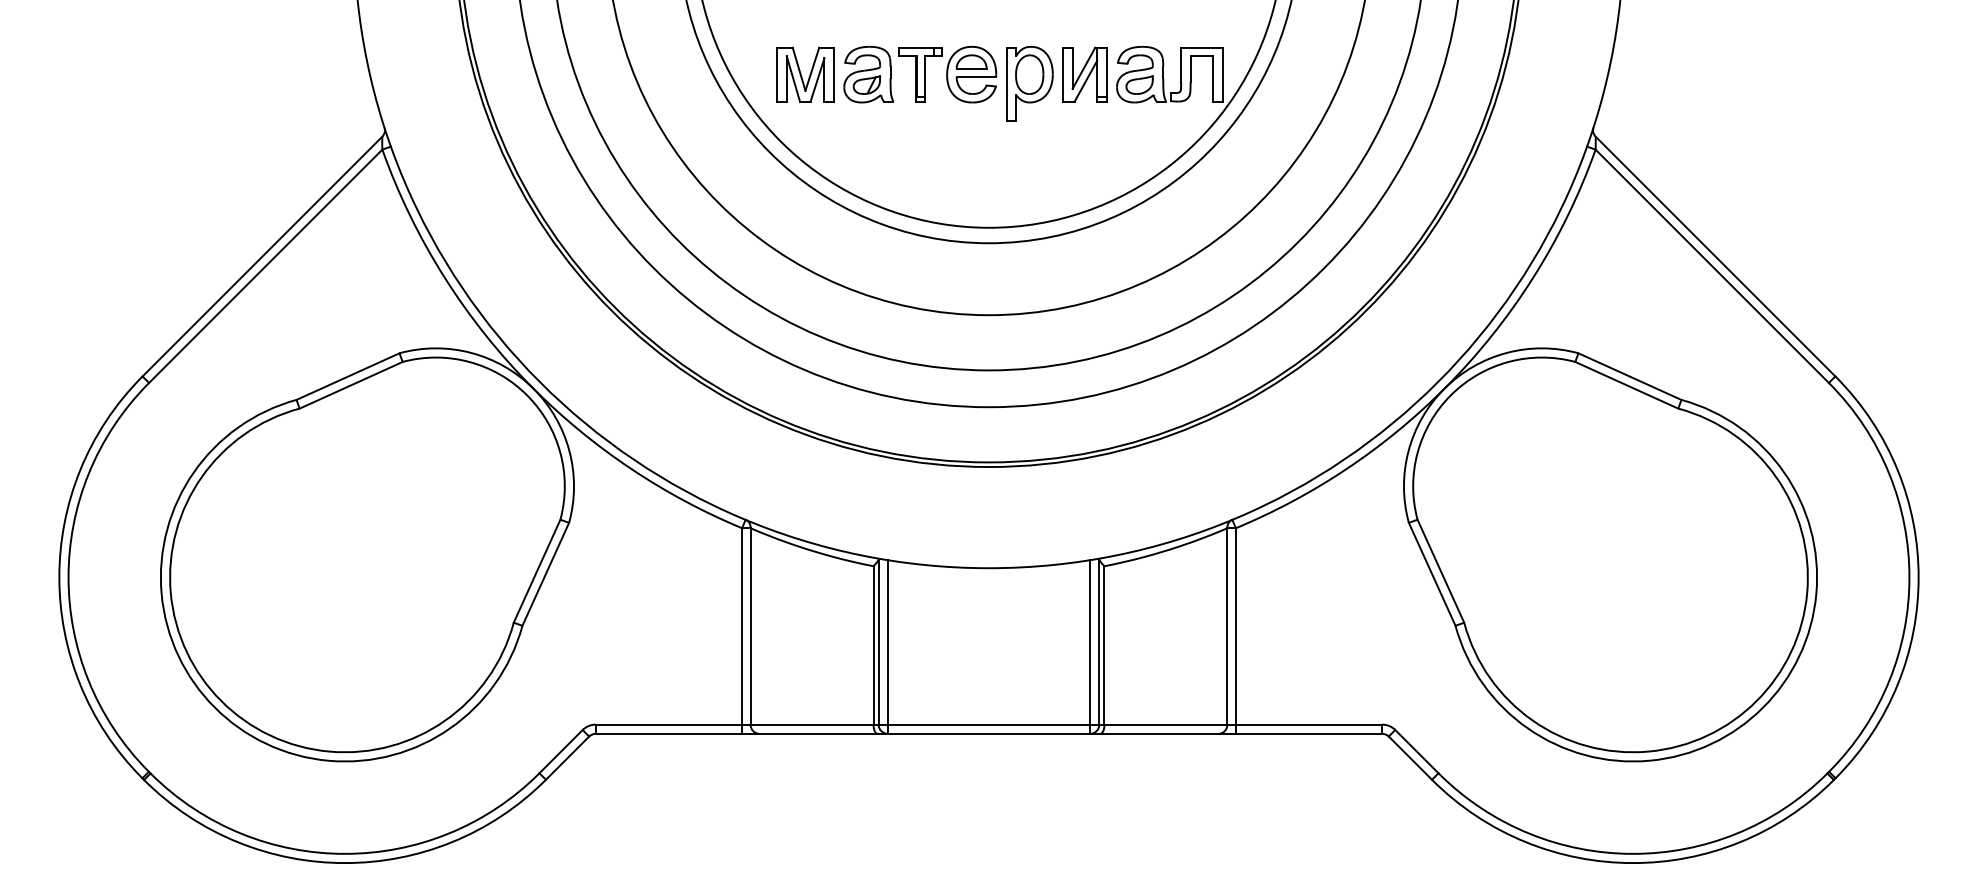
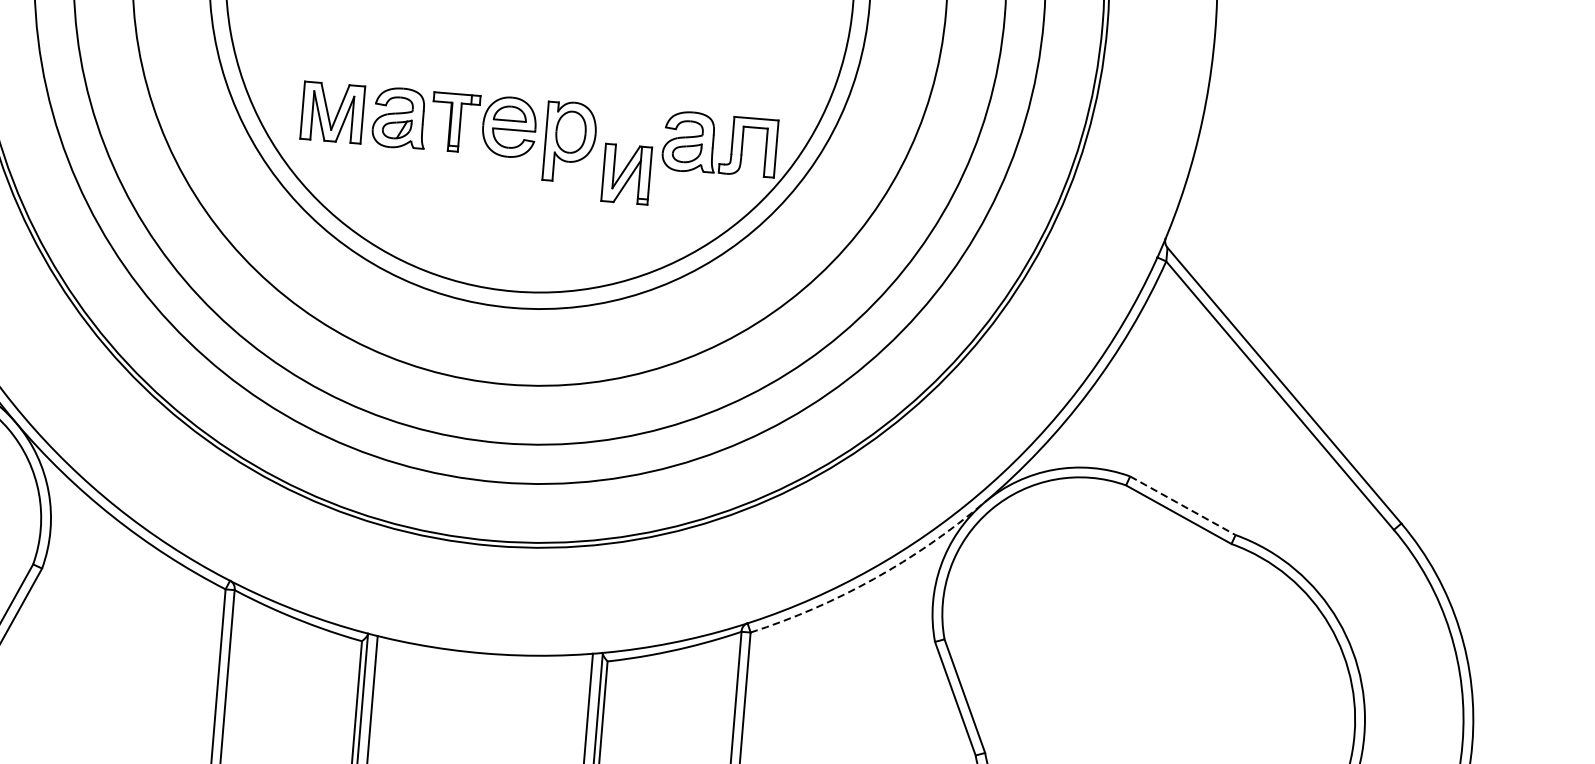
part: (1084, 74) -> (626, 174), moved
line: (1629, 376) -> (1182, 505), solid -> dashed
arc: (1346, 468) -> (873, 578), solid -> dashed

